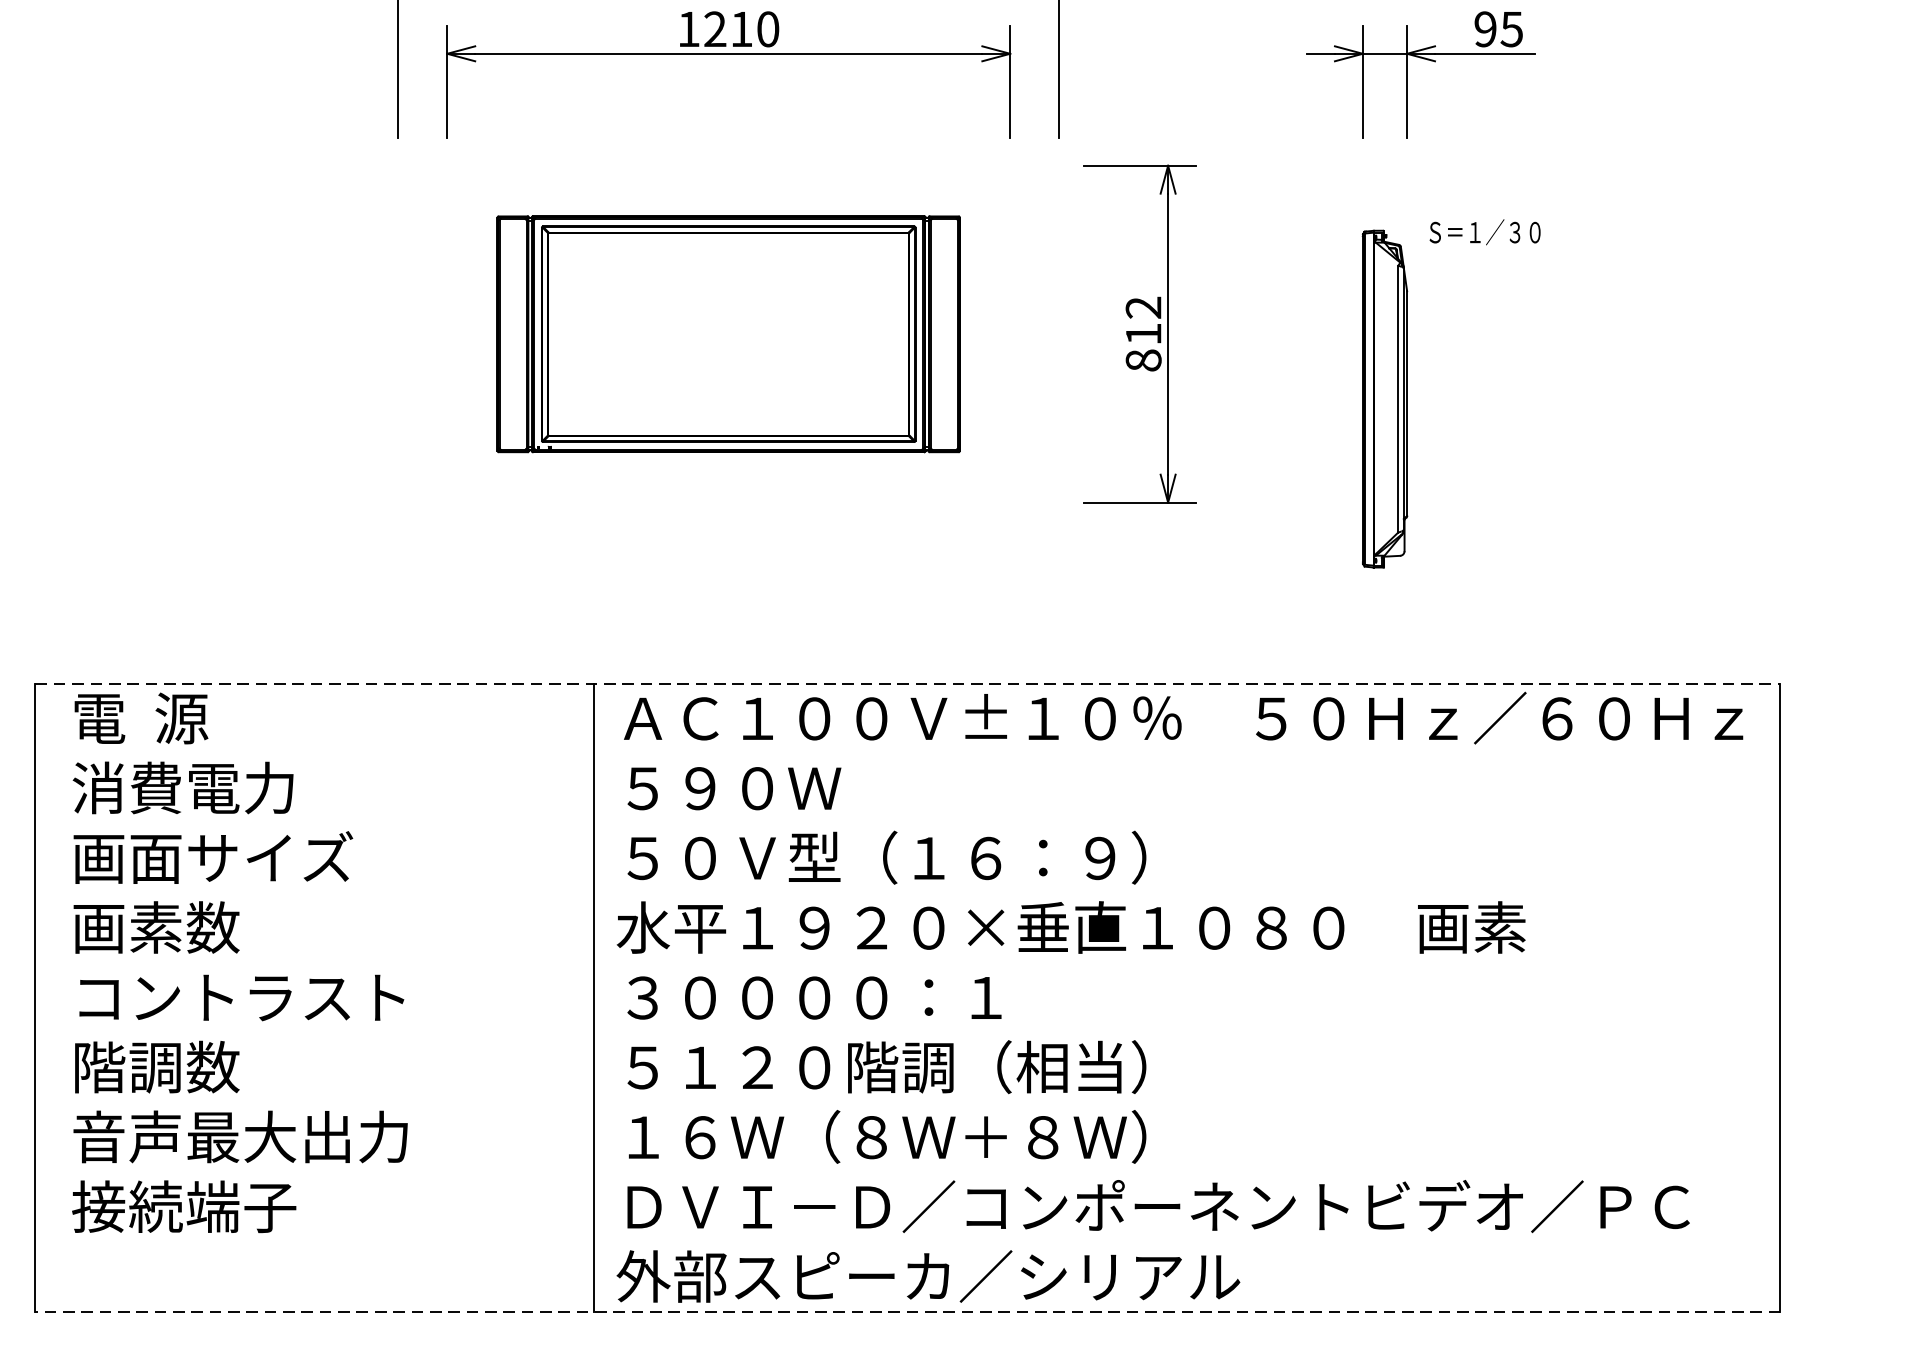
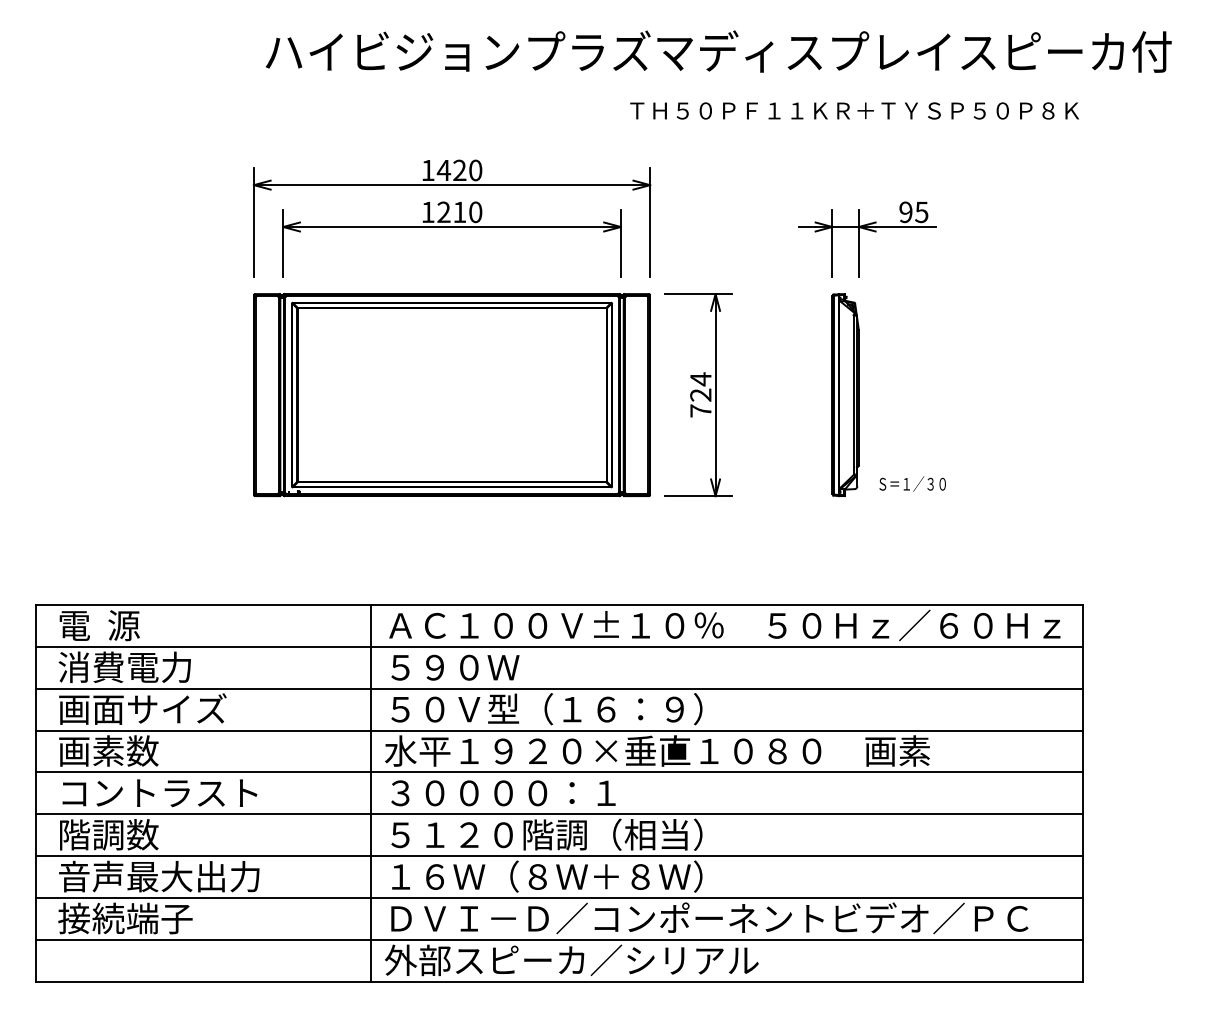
text: (1484, 231) -> (912, 483), moved
text: (1143, 333) -> (700, 394), 812 -> 724
part: (727, 334) -> (451, 395), size x1.43
part: (1384, 399) -> (845, 395), moved
line: (909, 683) -> (560, 604), dashed -> solid
line: (907, 753) -> (559, 646), added
line: (907, 823) -> (559, 688), added
line: (907, 893) -> (559, 730), added
line: (907, 963) -> (559, 772), added
line: (907, 1033) -> (559, 814), added
line: (907, 1103) -> (559, 856), added
line: (907, 1173) -> (559, 898), added
line: (907, 1241) -> (559, 939), added
line: (907, 1311) -> (559, 981), dashed -> solid

